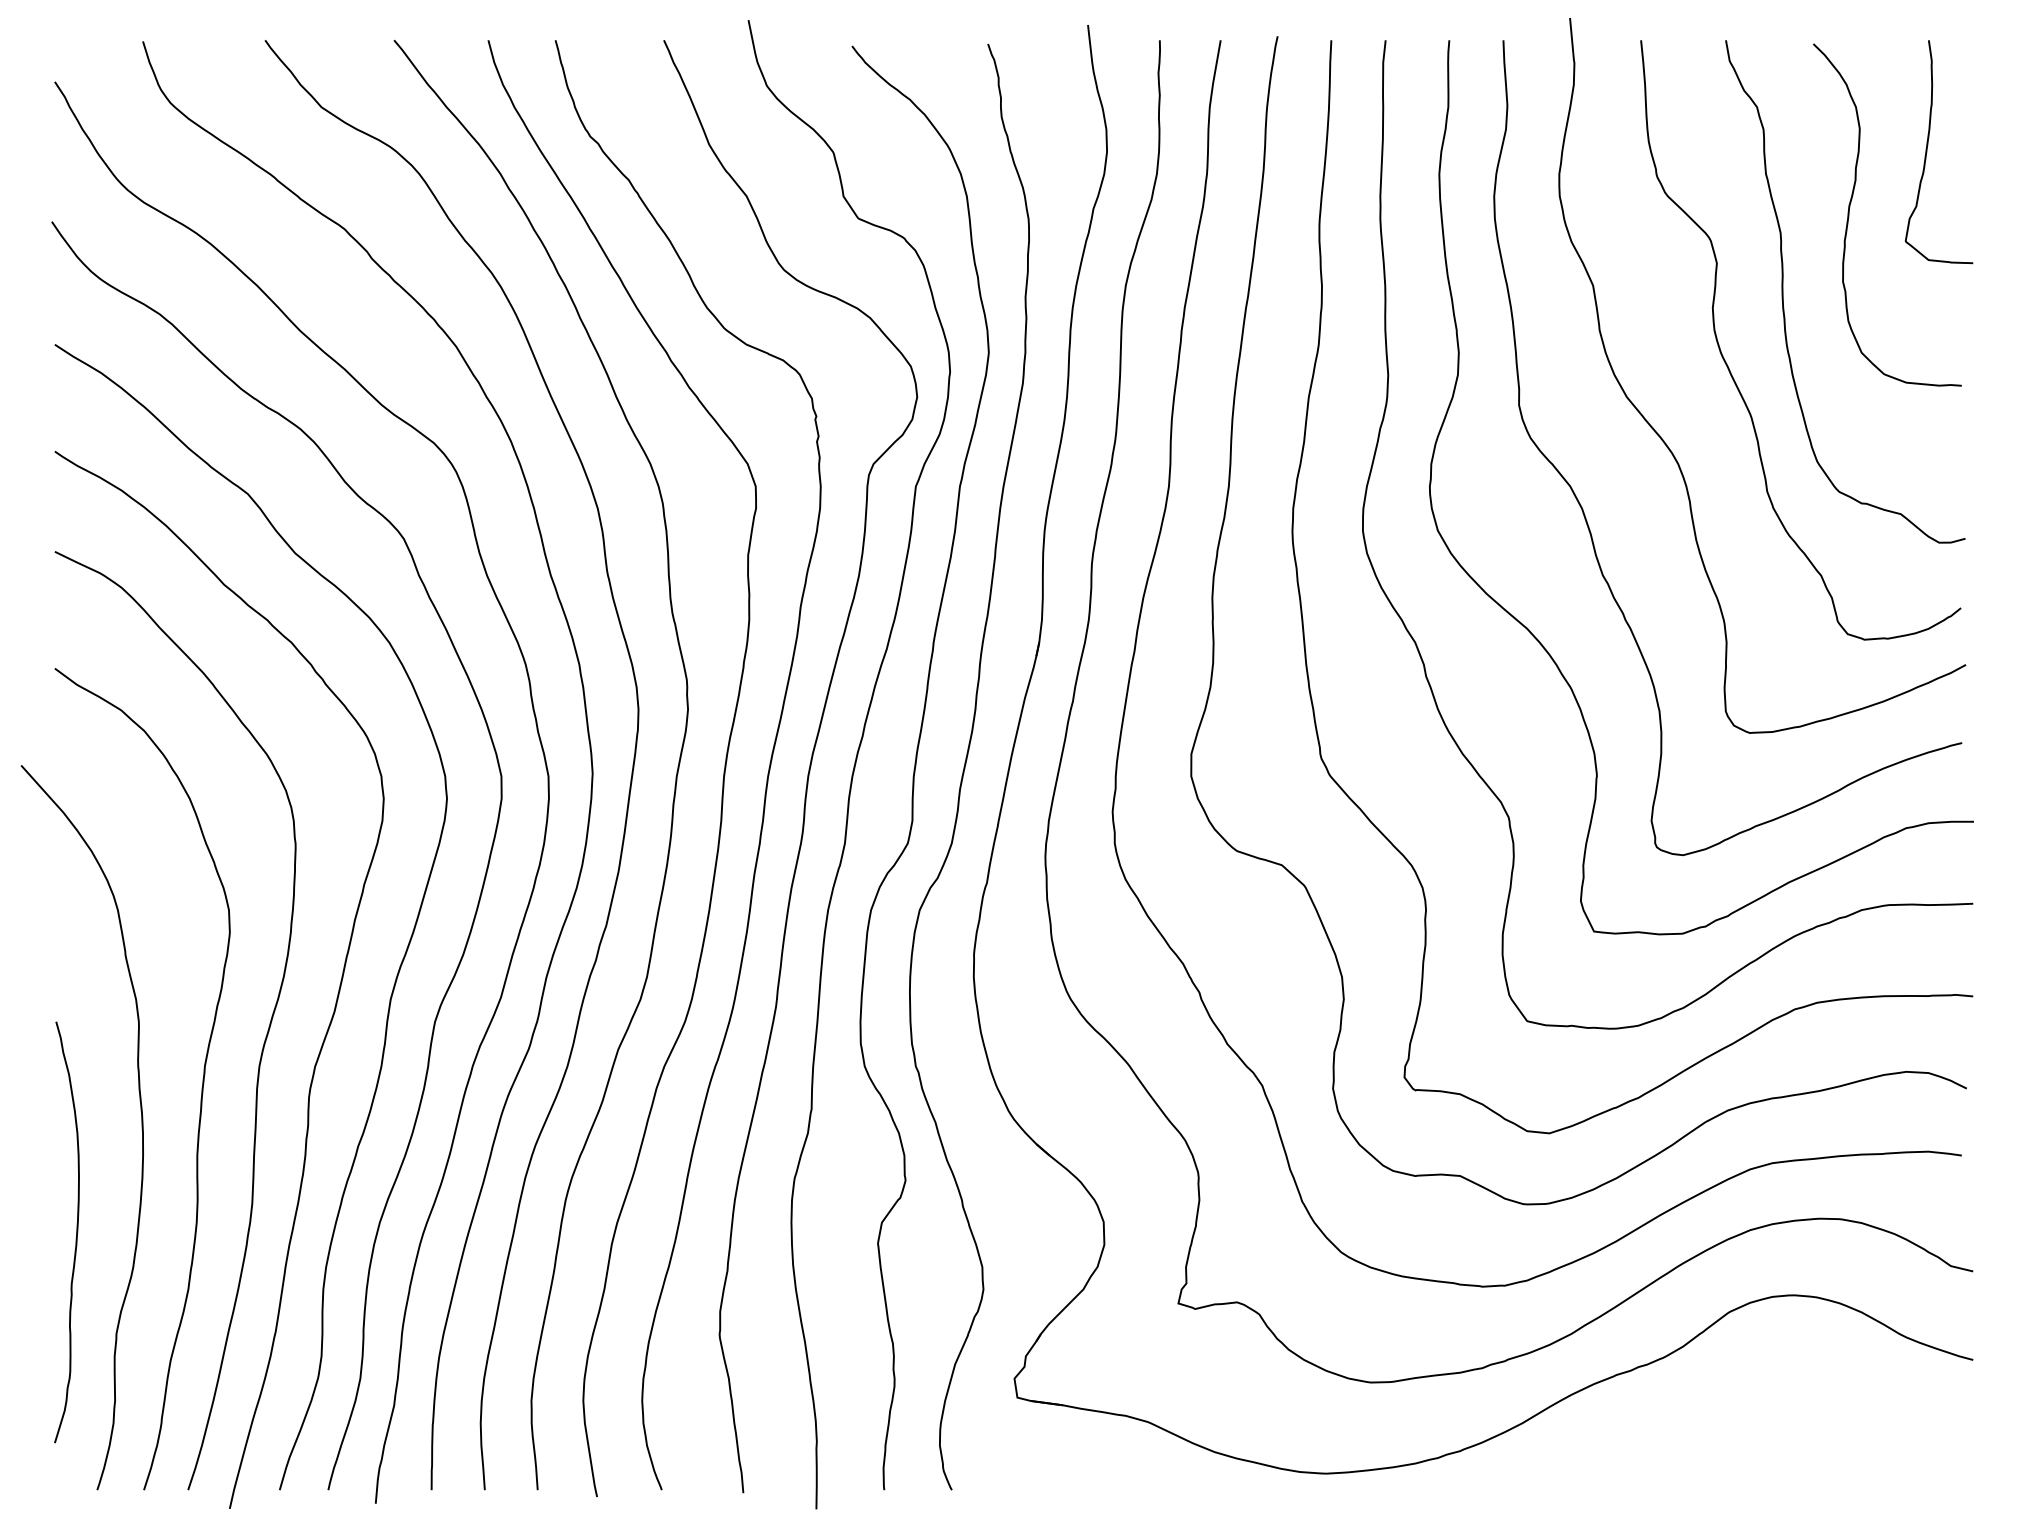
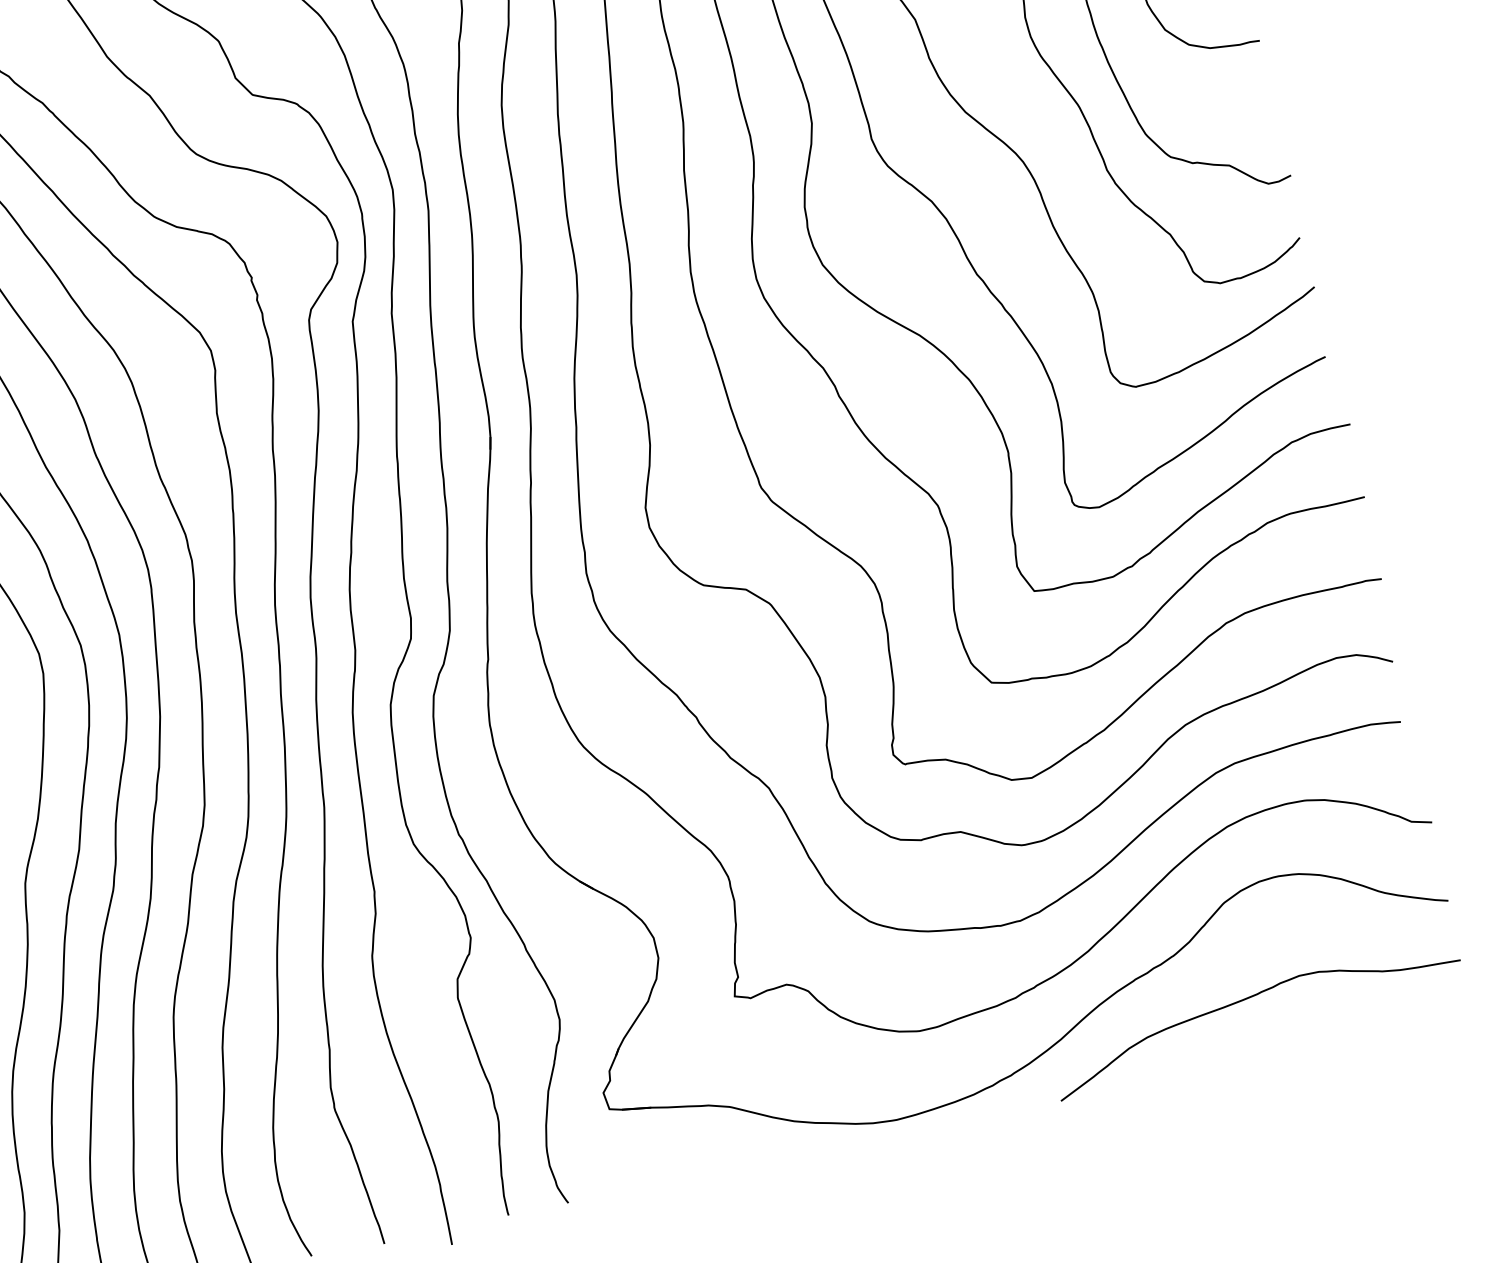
curve: (1735, 1421) -> (1249, 998), added

